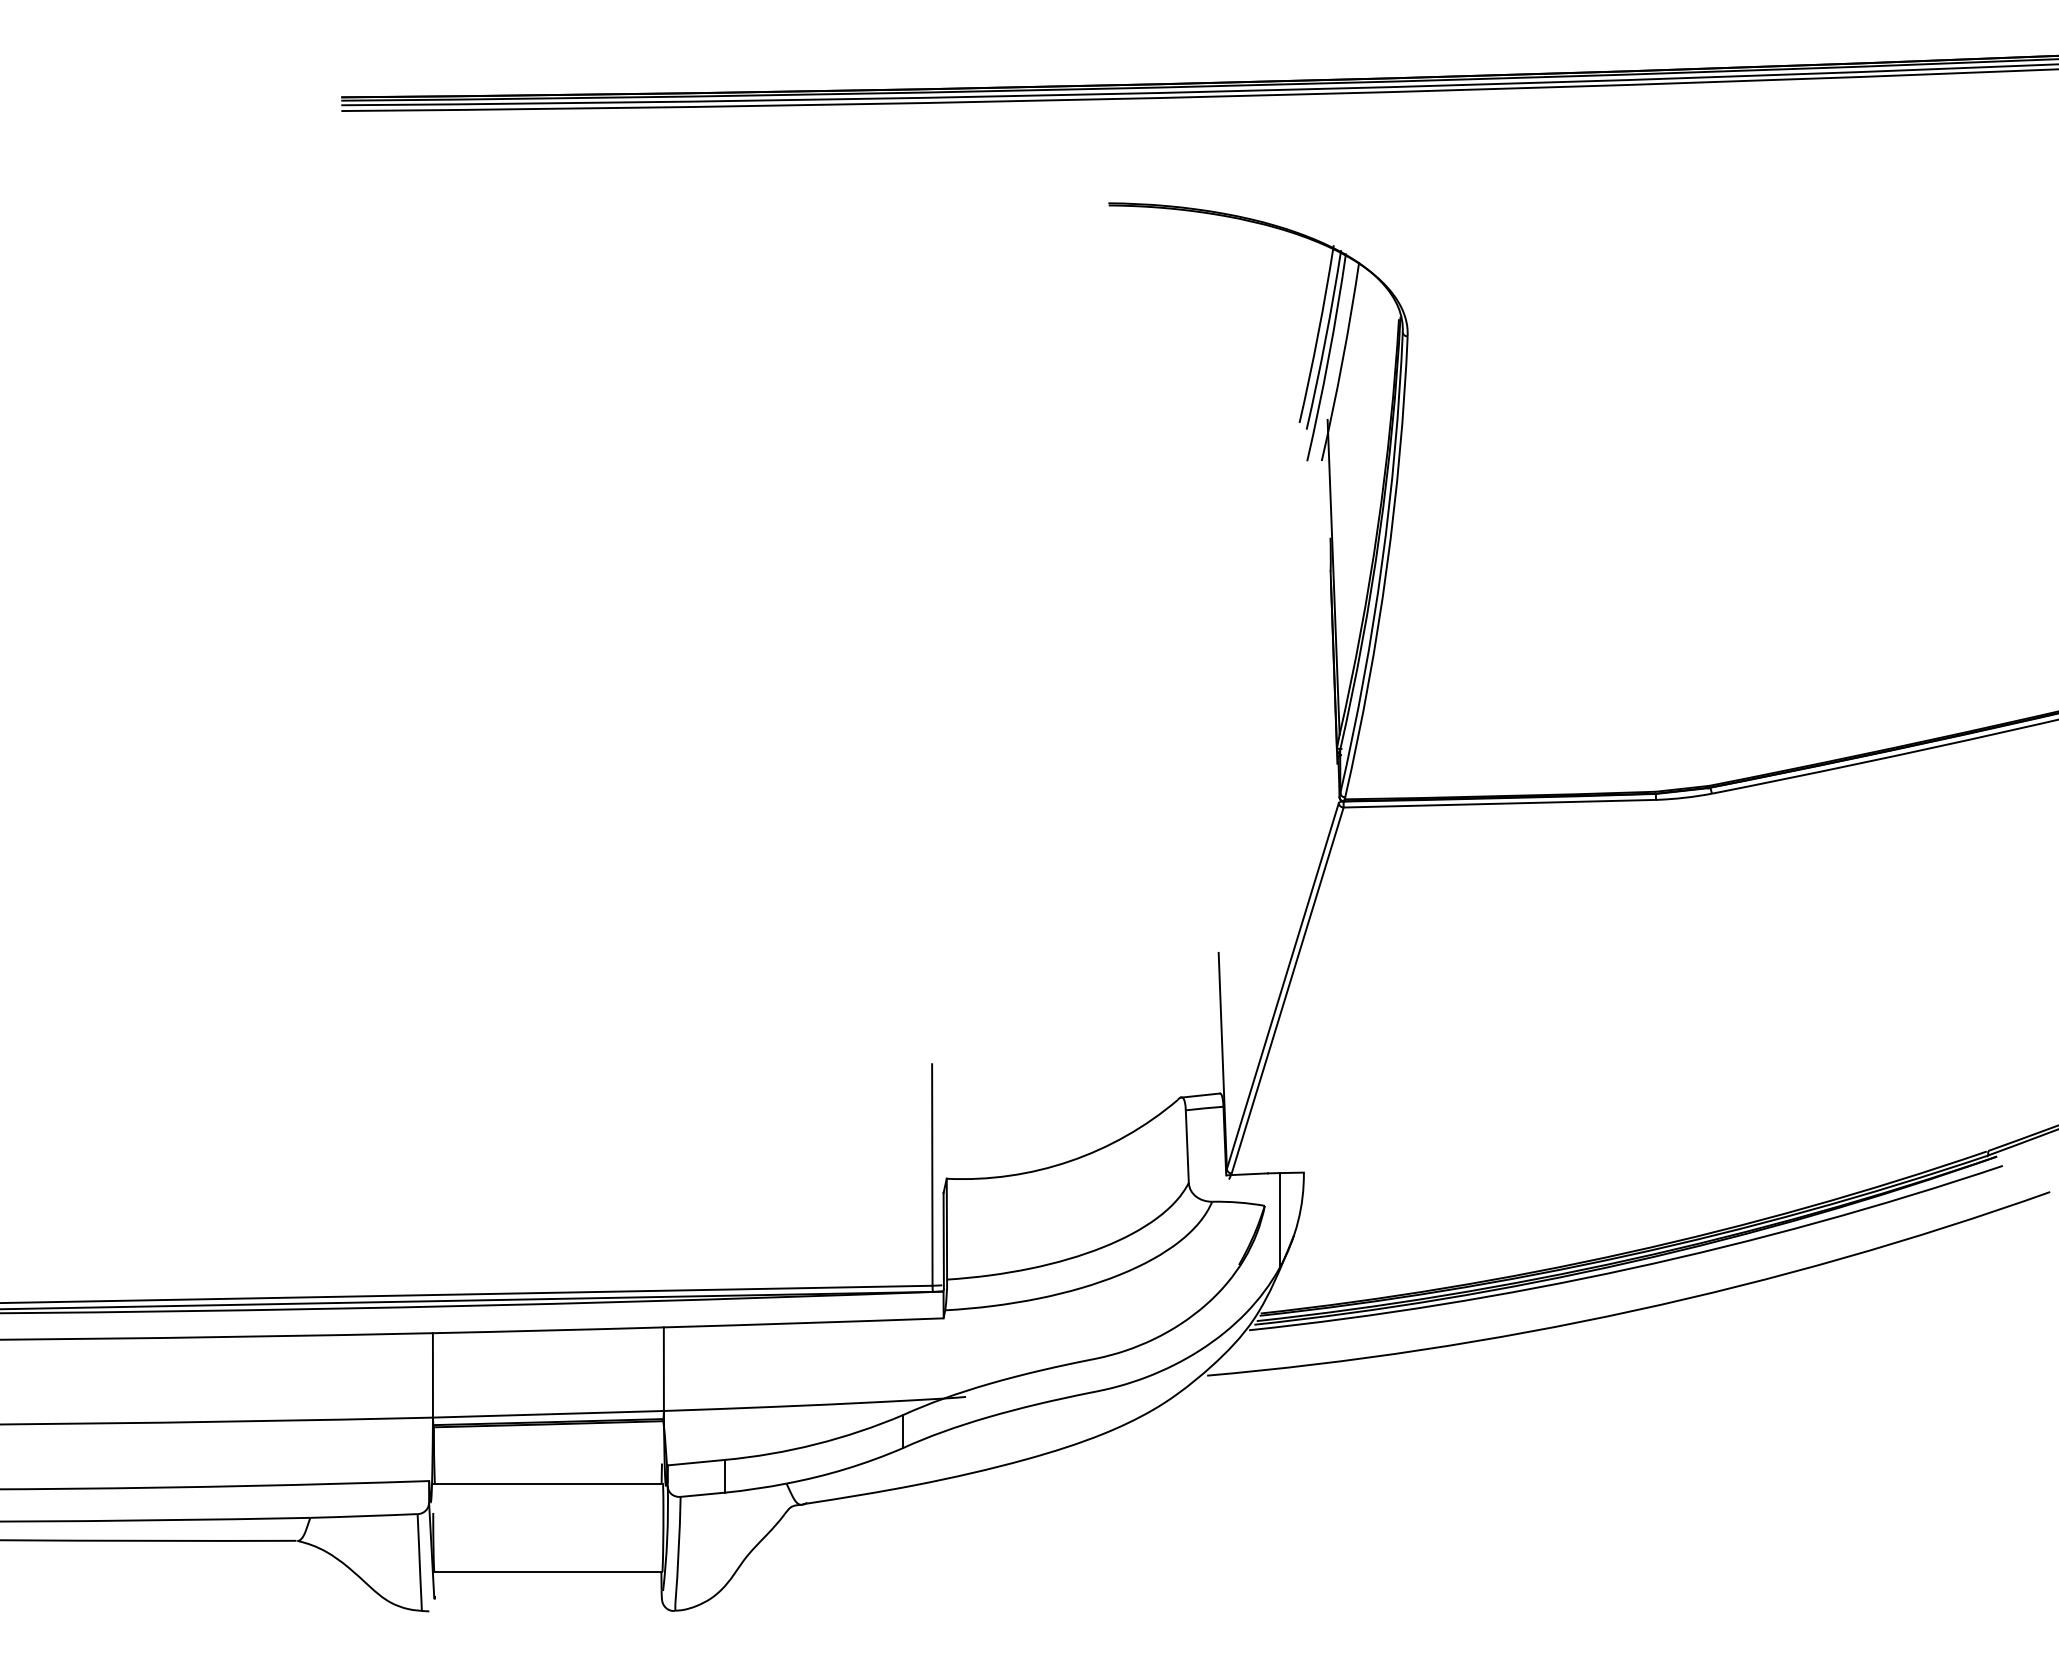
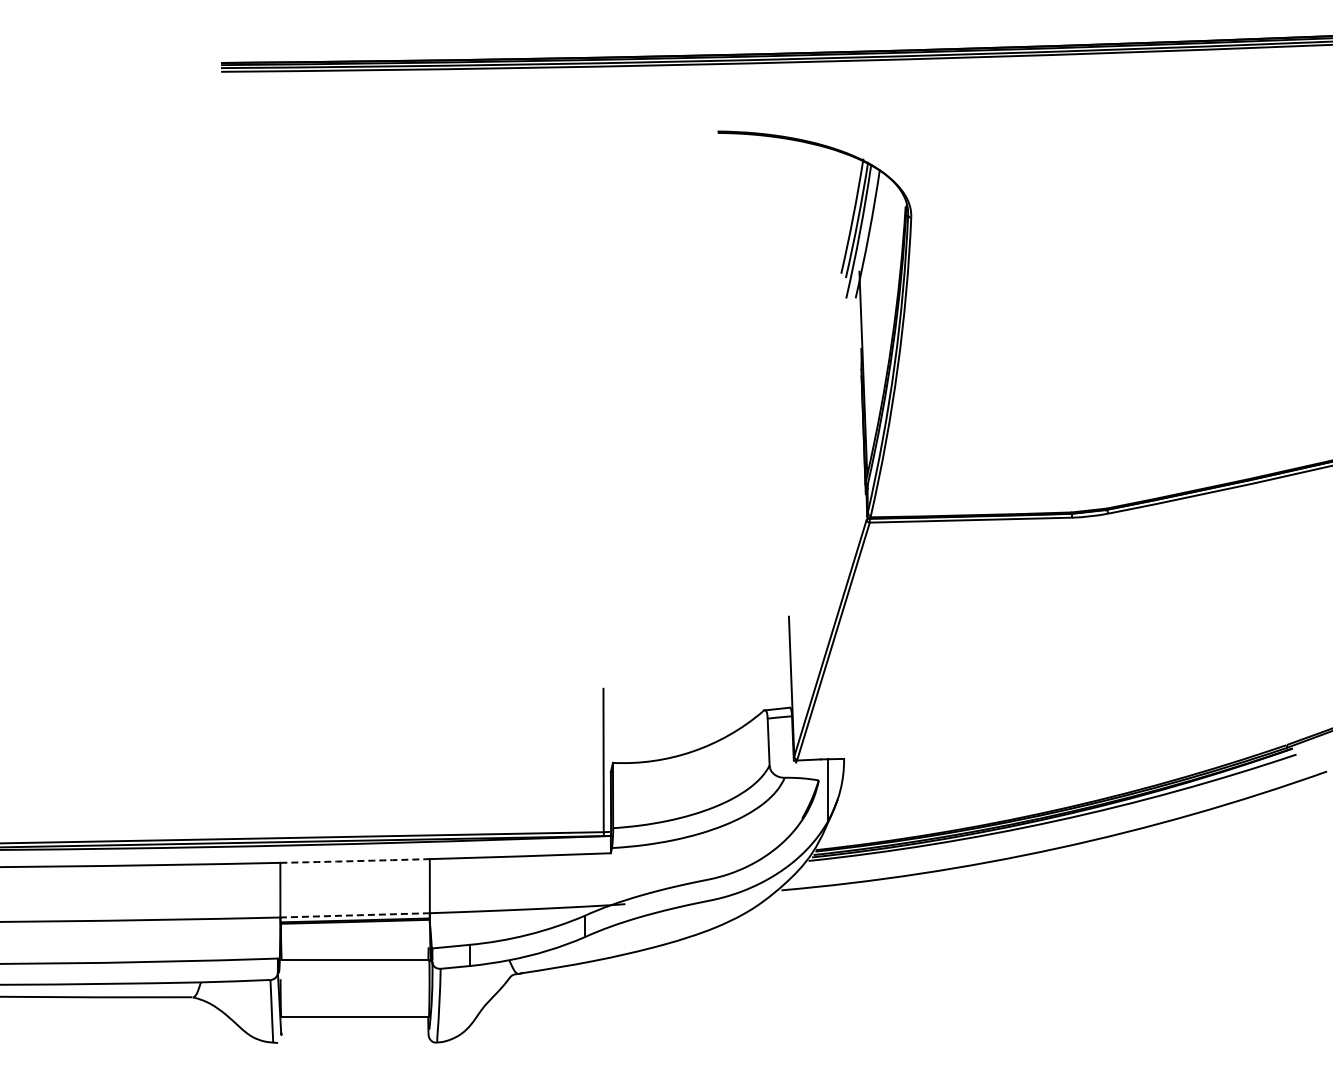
arc: (549, 1331) -> (355, 861), solid -> dashed
line: (549, 1414) -> (355, 915), solid -> dashed

